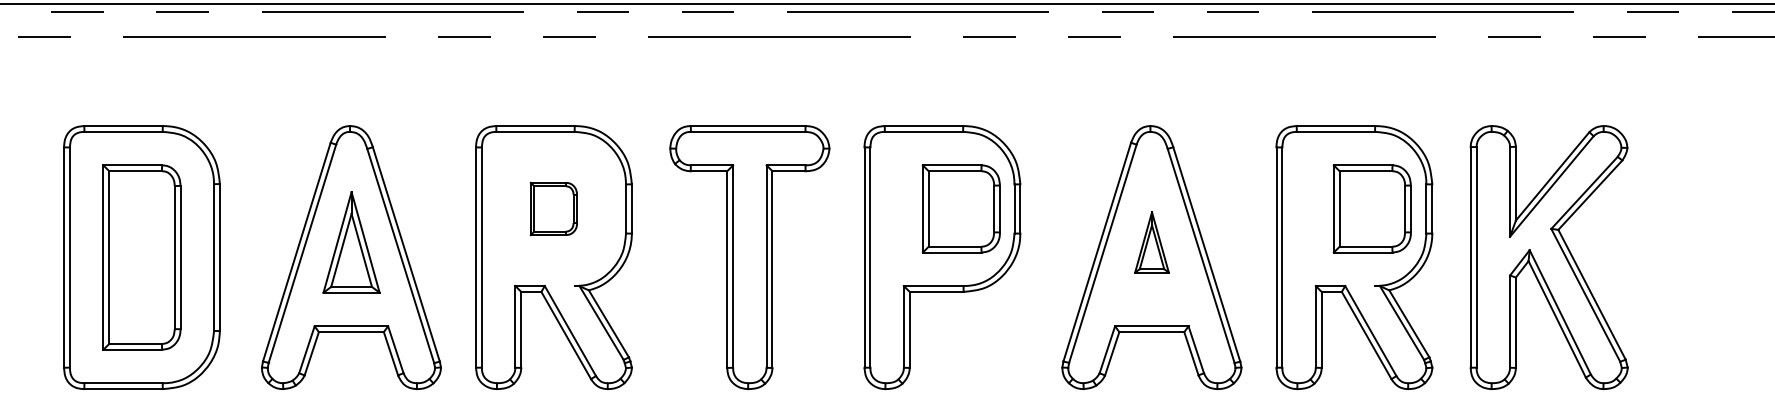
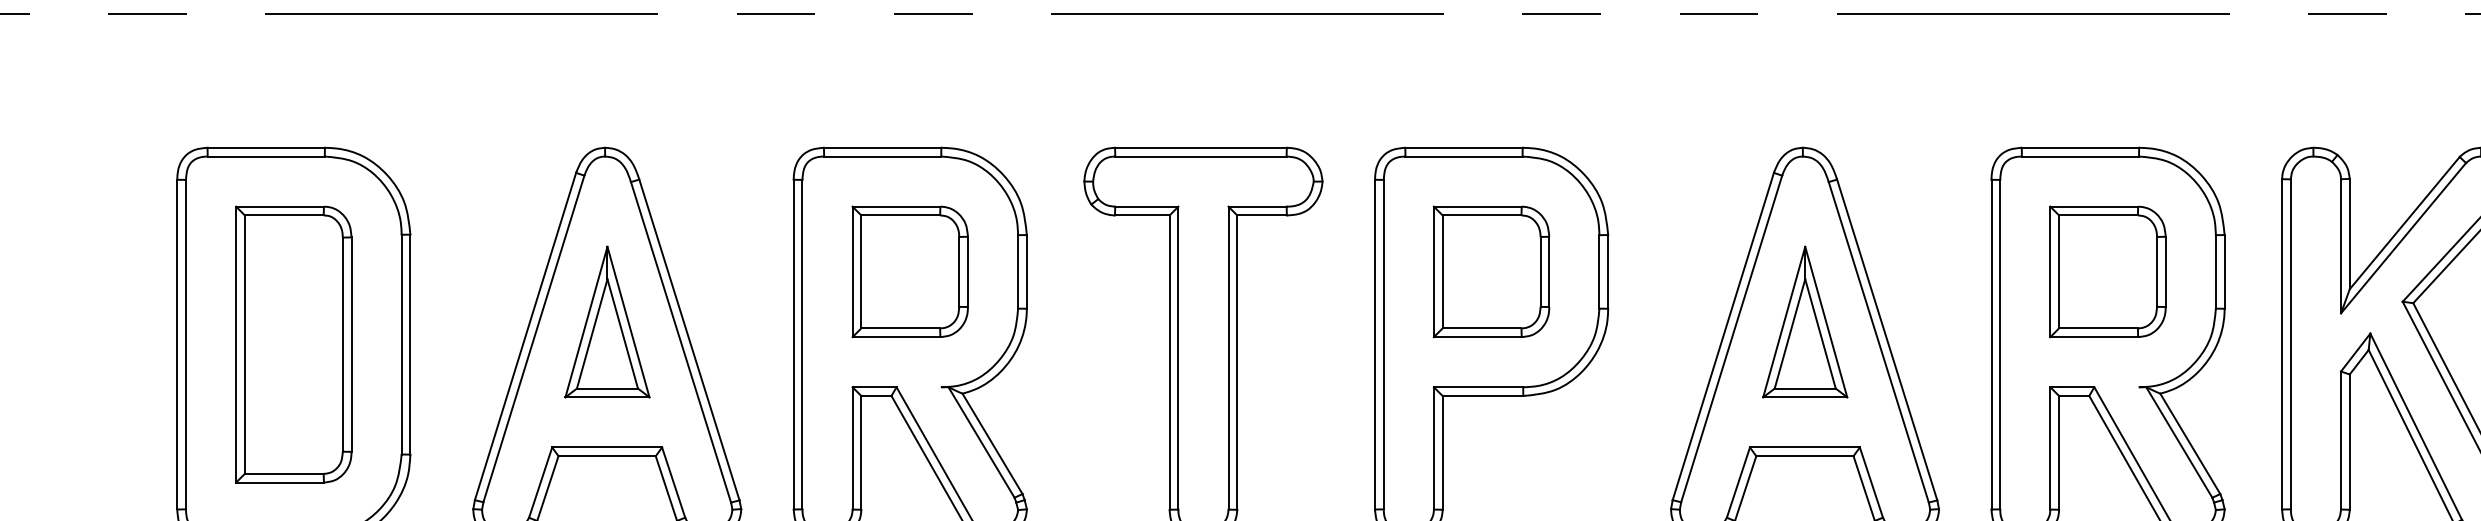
part: (553, 208) -> (909, 271), size x1.67
part: (960, 208) -> (1490, 271), moved
part: (1371, 208) -> (2106, 271), moved
part: (1151, 242) -> (1804, 322), size x1.67

